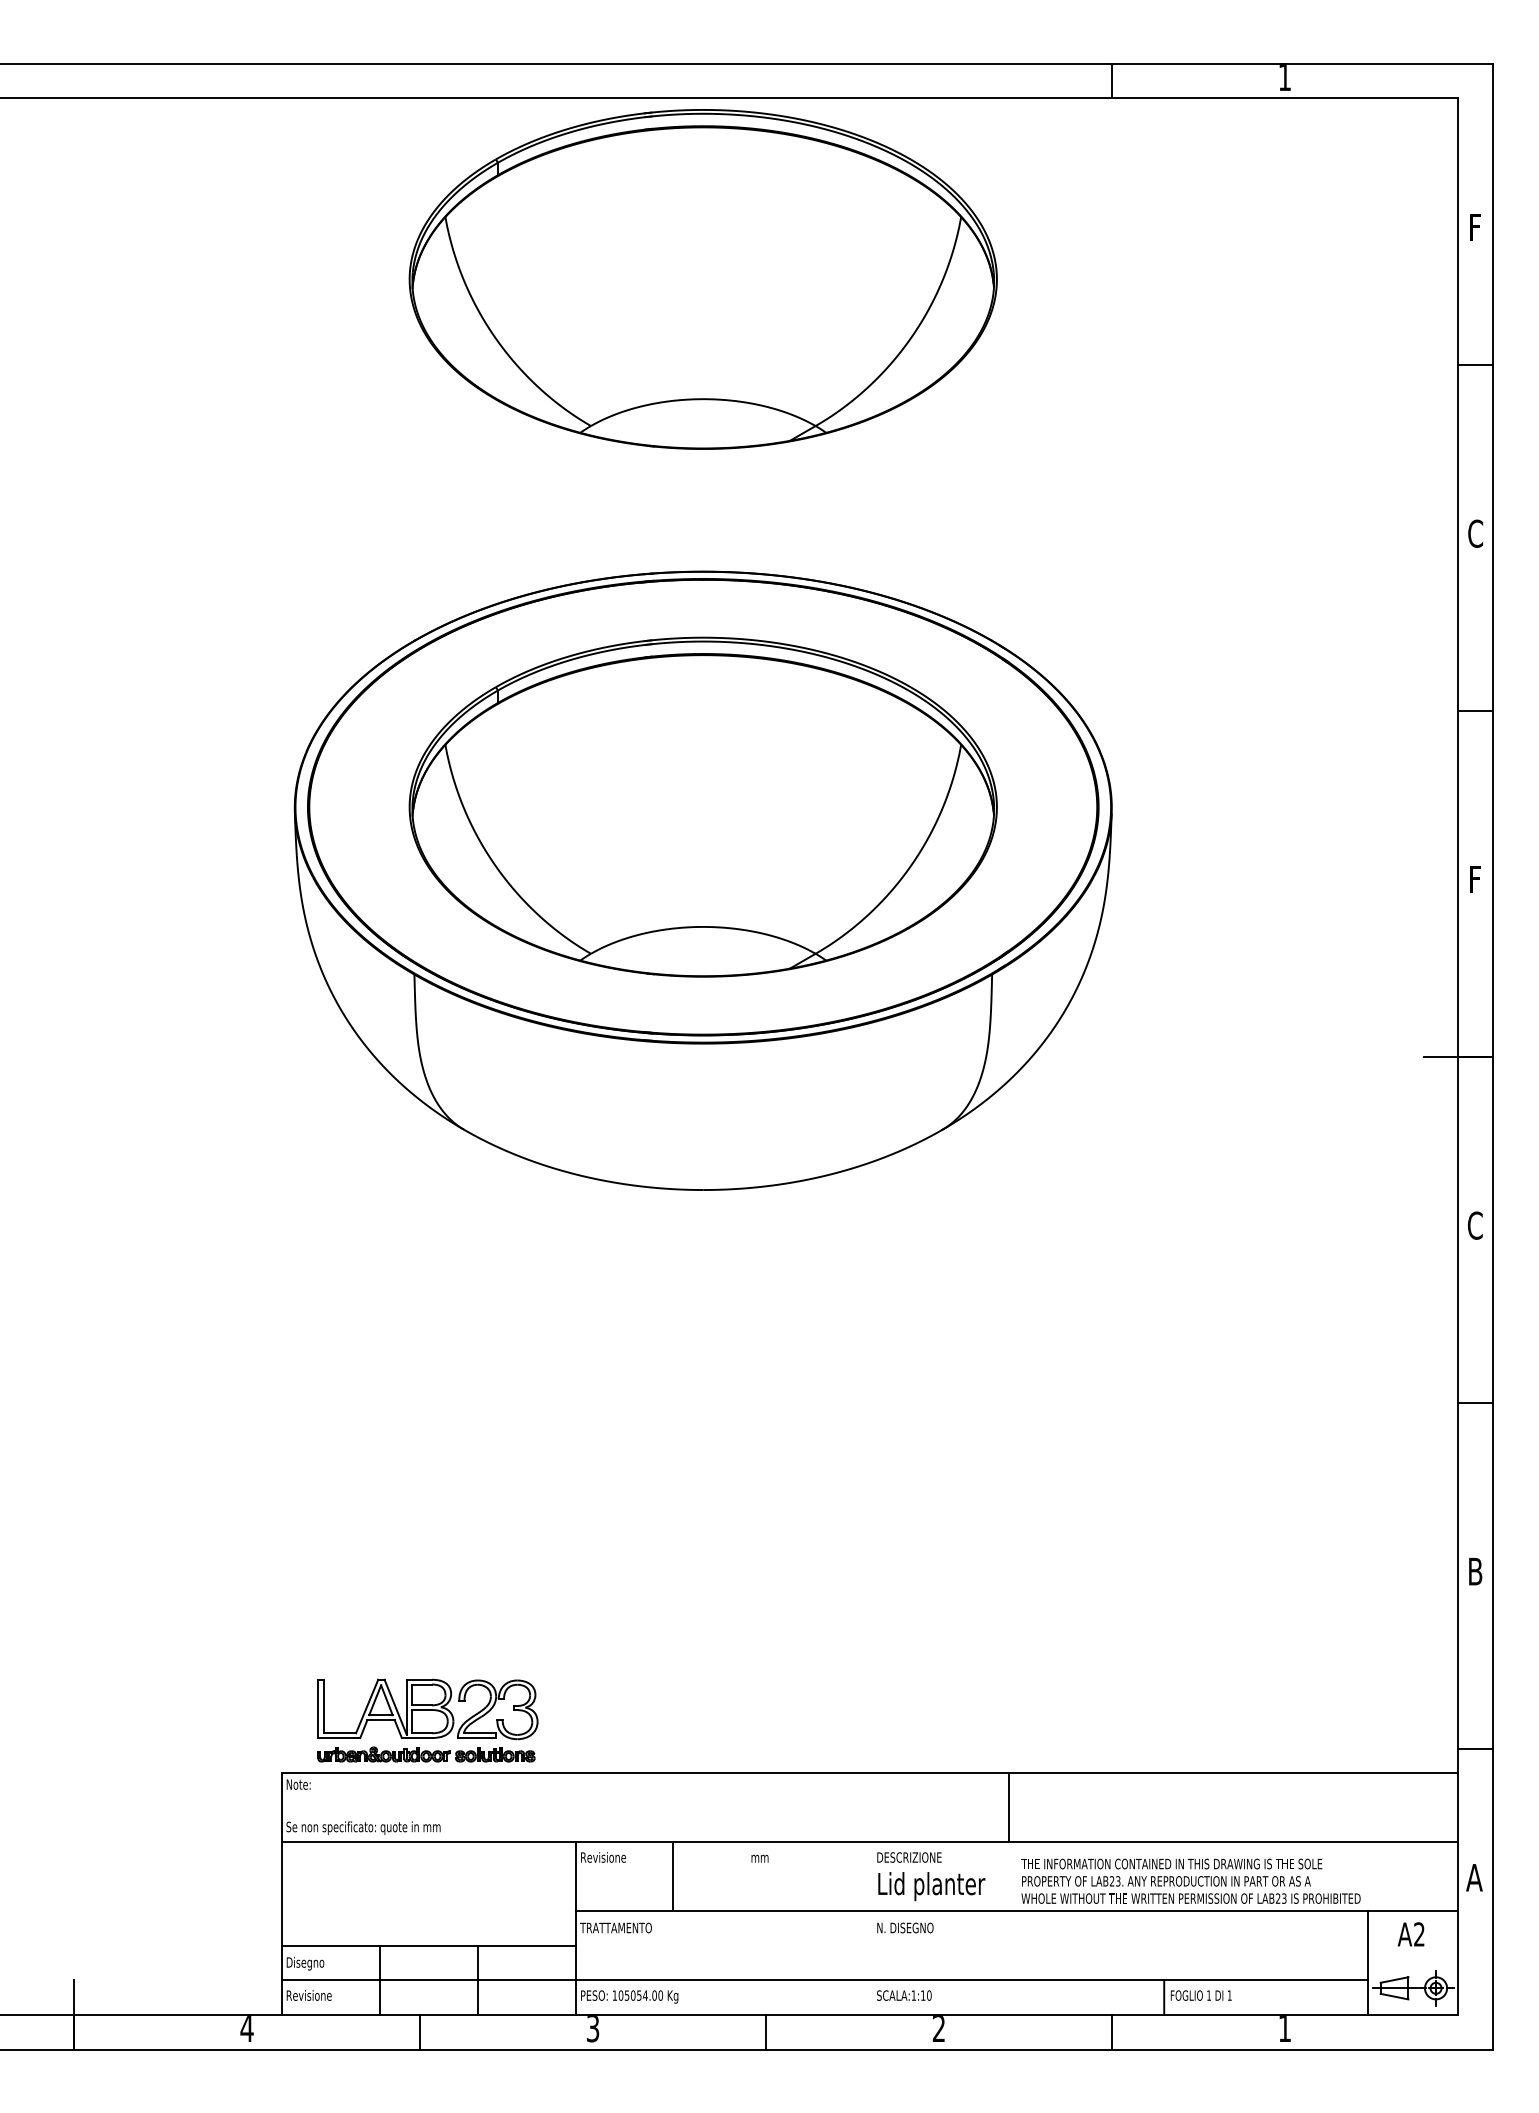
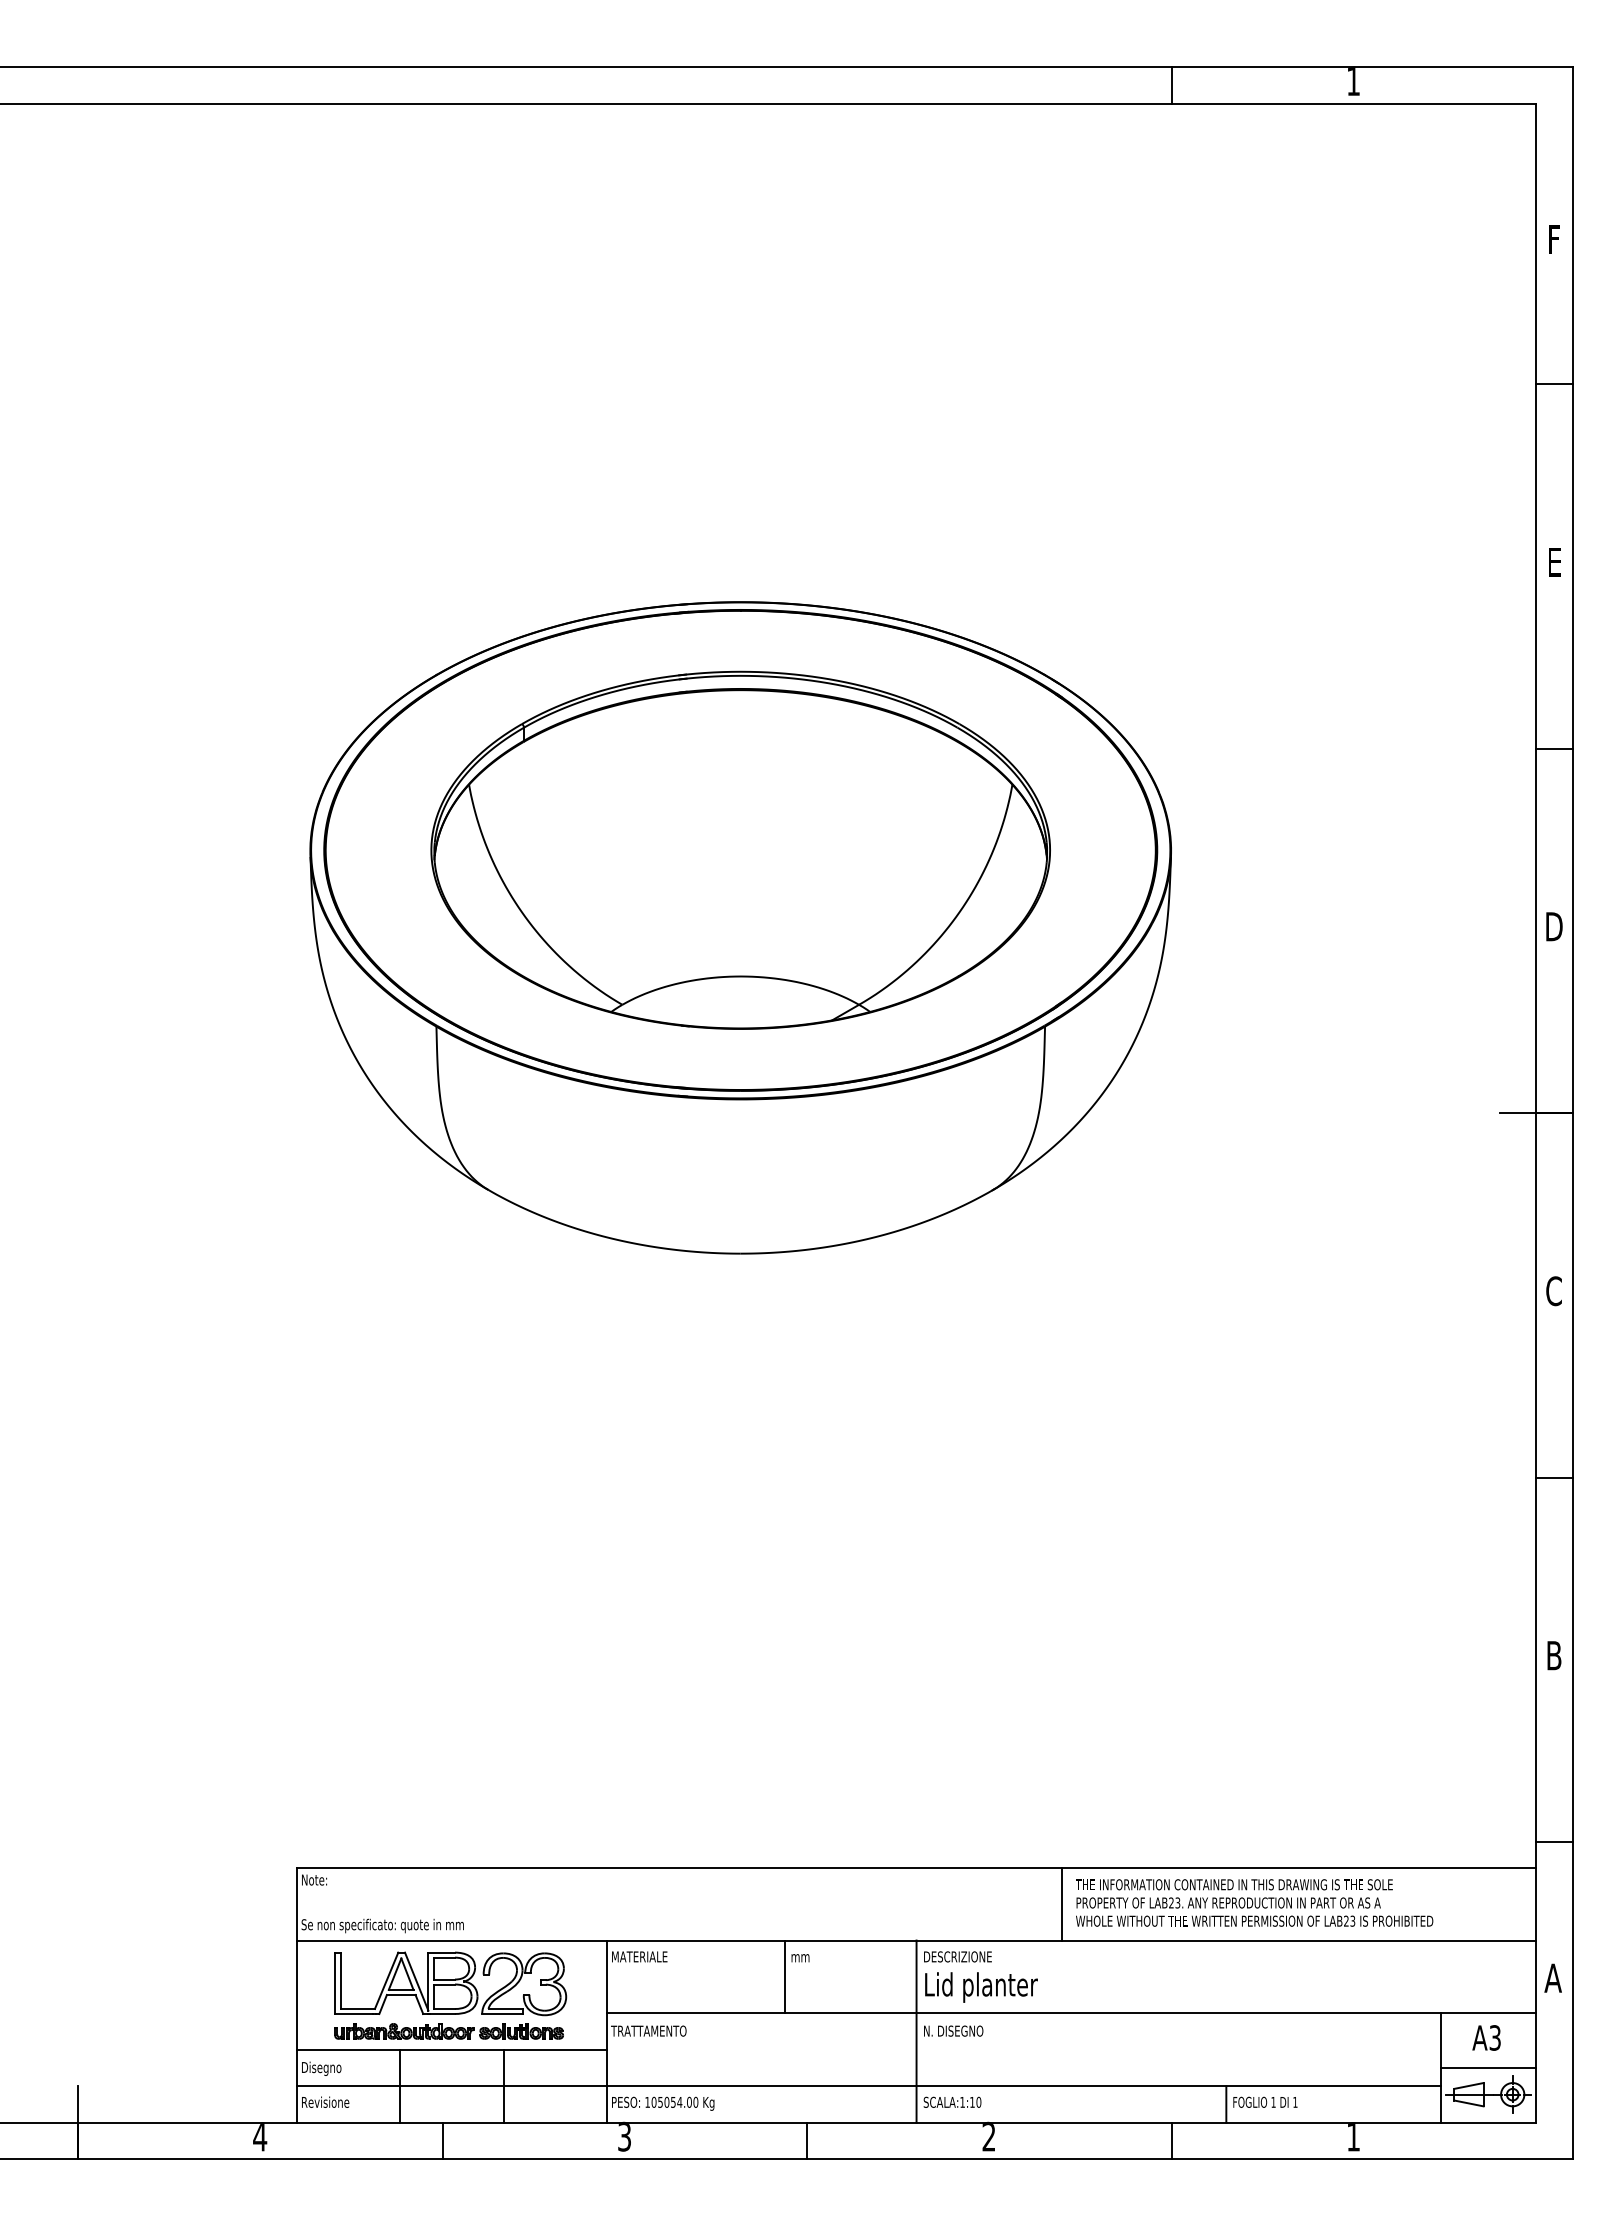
part: (703, 278) -> (740, 293), removed
text: (1475, 533) -> (1554, 562), C -> E
text: (1475, 879) -> (1554, 926), F -> D
part: (427, 1720) -> (450, 1995), moved
text: (608, 1857) -> (640, 1956), Revisione -> MATERIALE
line: (672, 1876) -> (785, 1976), moved
text: (1190, 1880) -> (1254, 1902), moved
line: (870, 1928) -> (916, 2031), added
text: (1418, 1934) -> (1494, 2037), A2 -> A3
line: (1413, 1963) -> (1488, 2068), added

